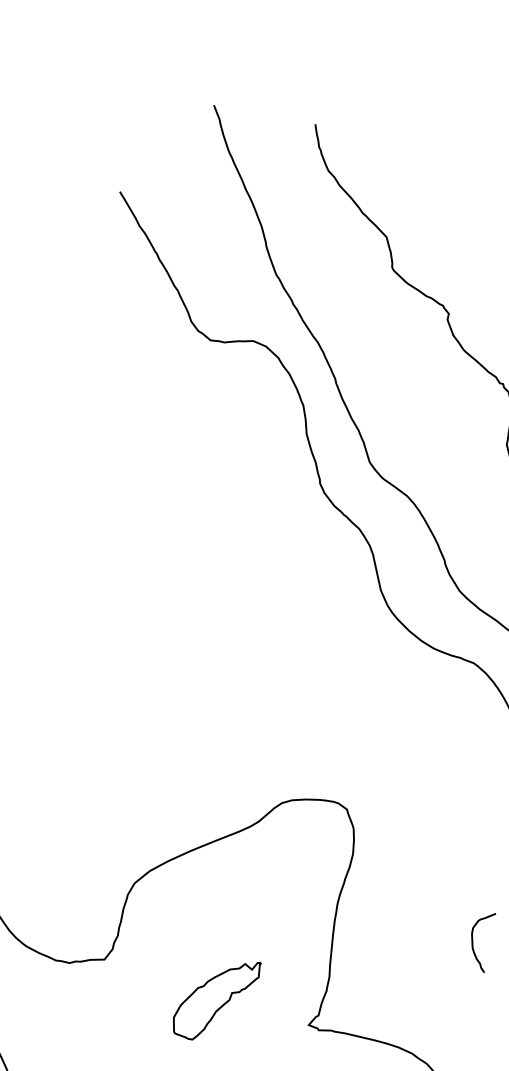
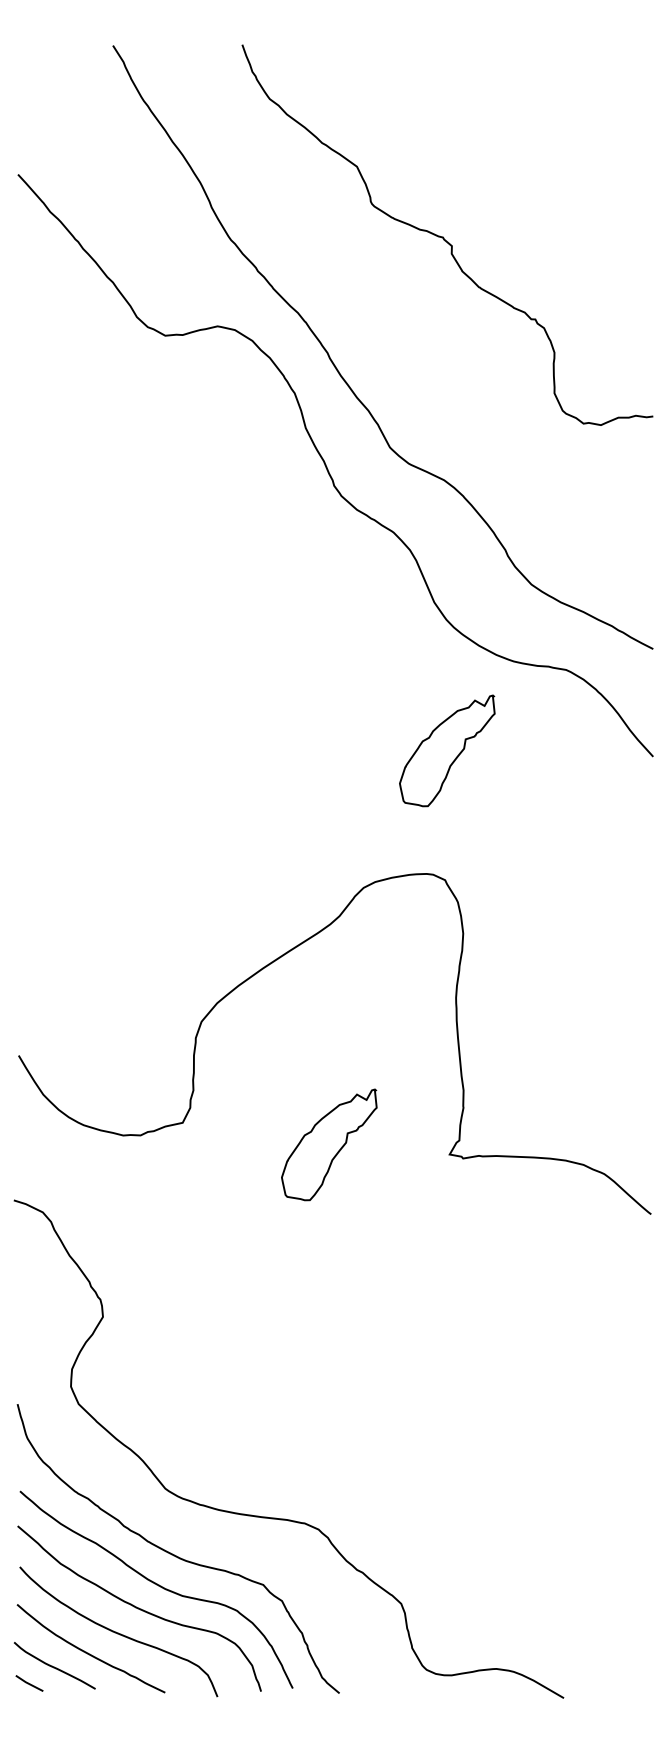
part: (368, 708) -> (447, 750), added
curve: (473, 943) -> (632, 1014), removed

